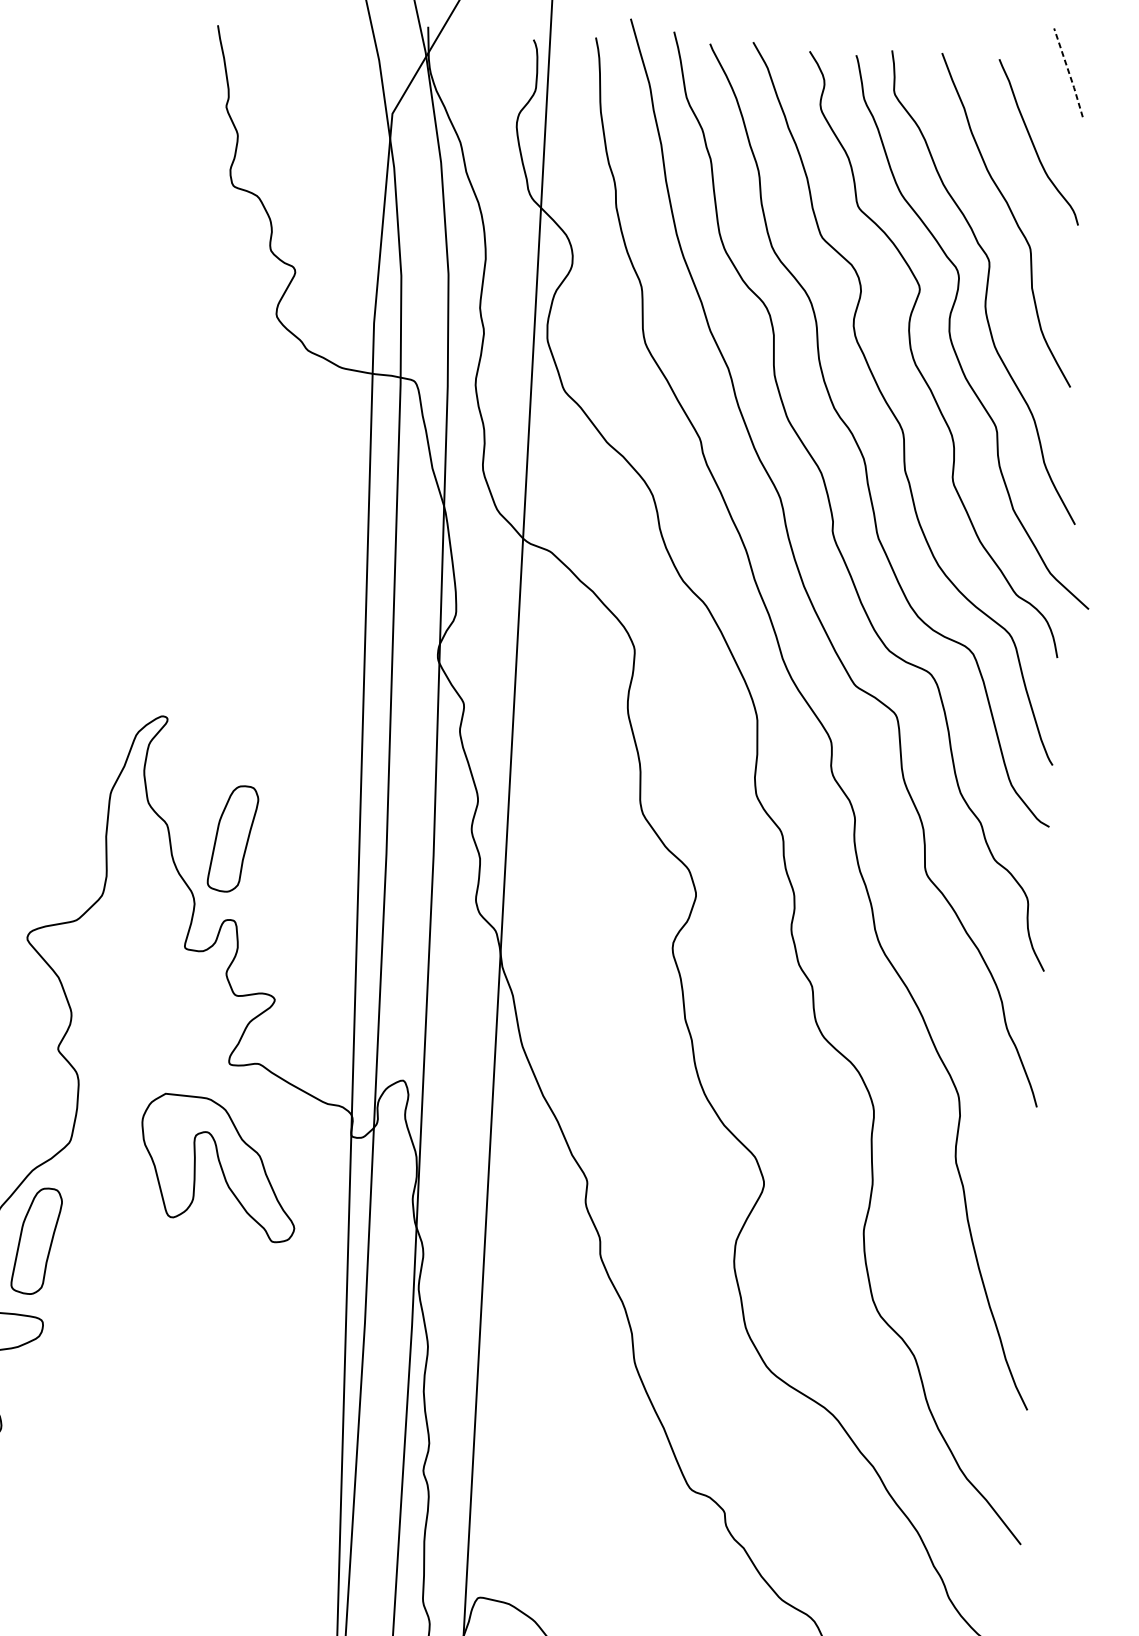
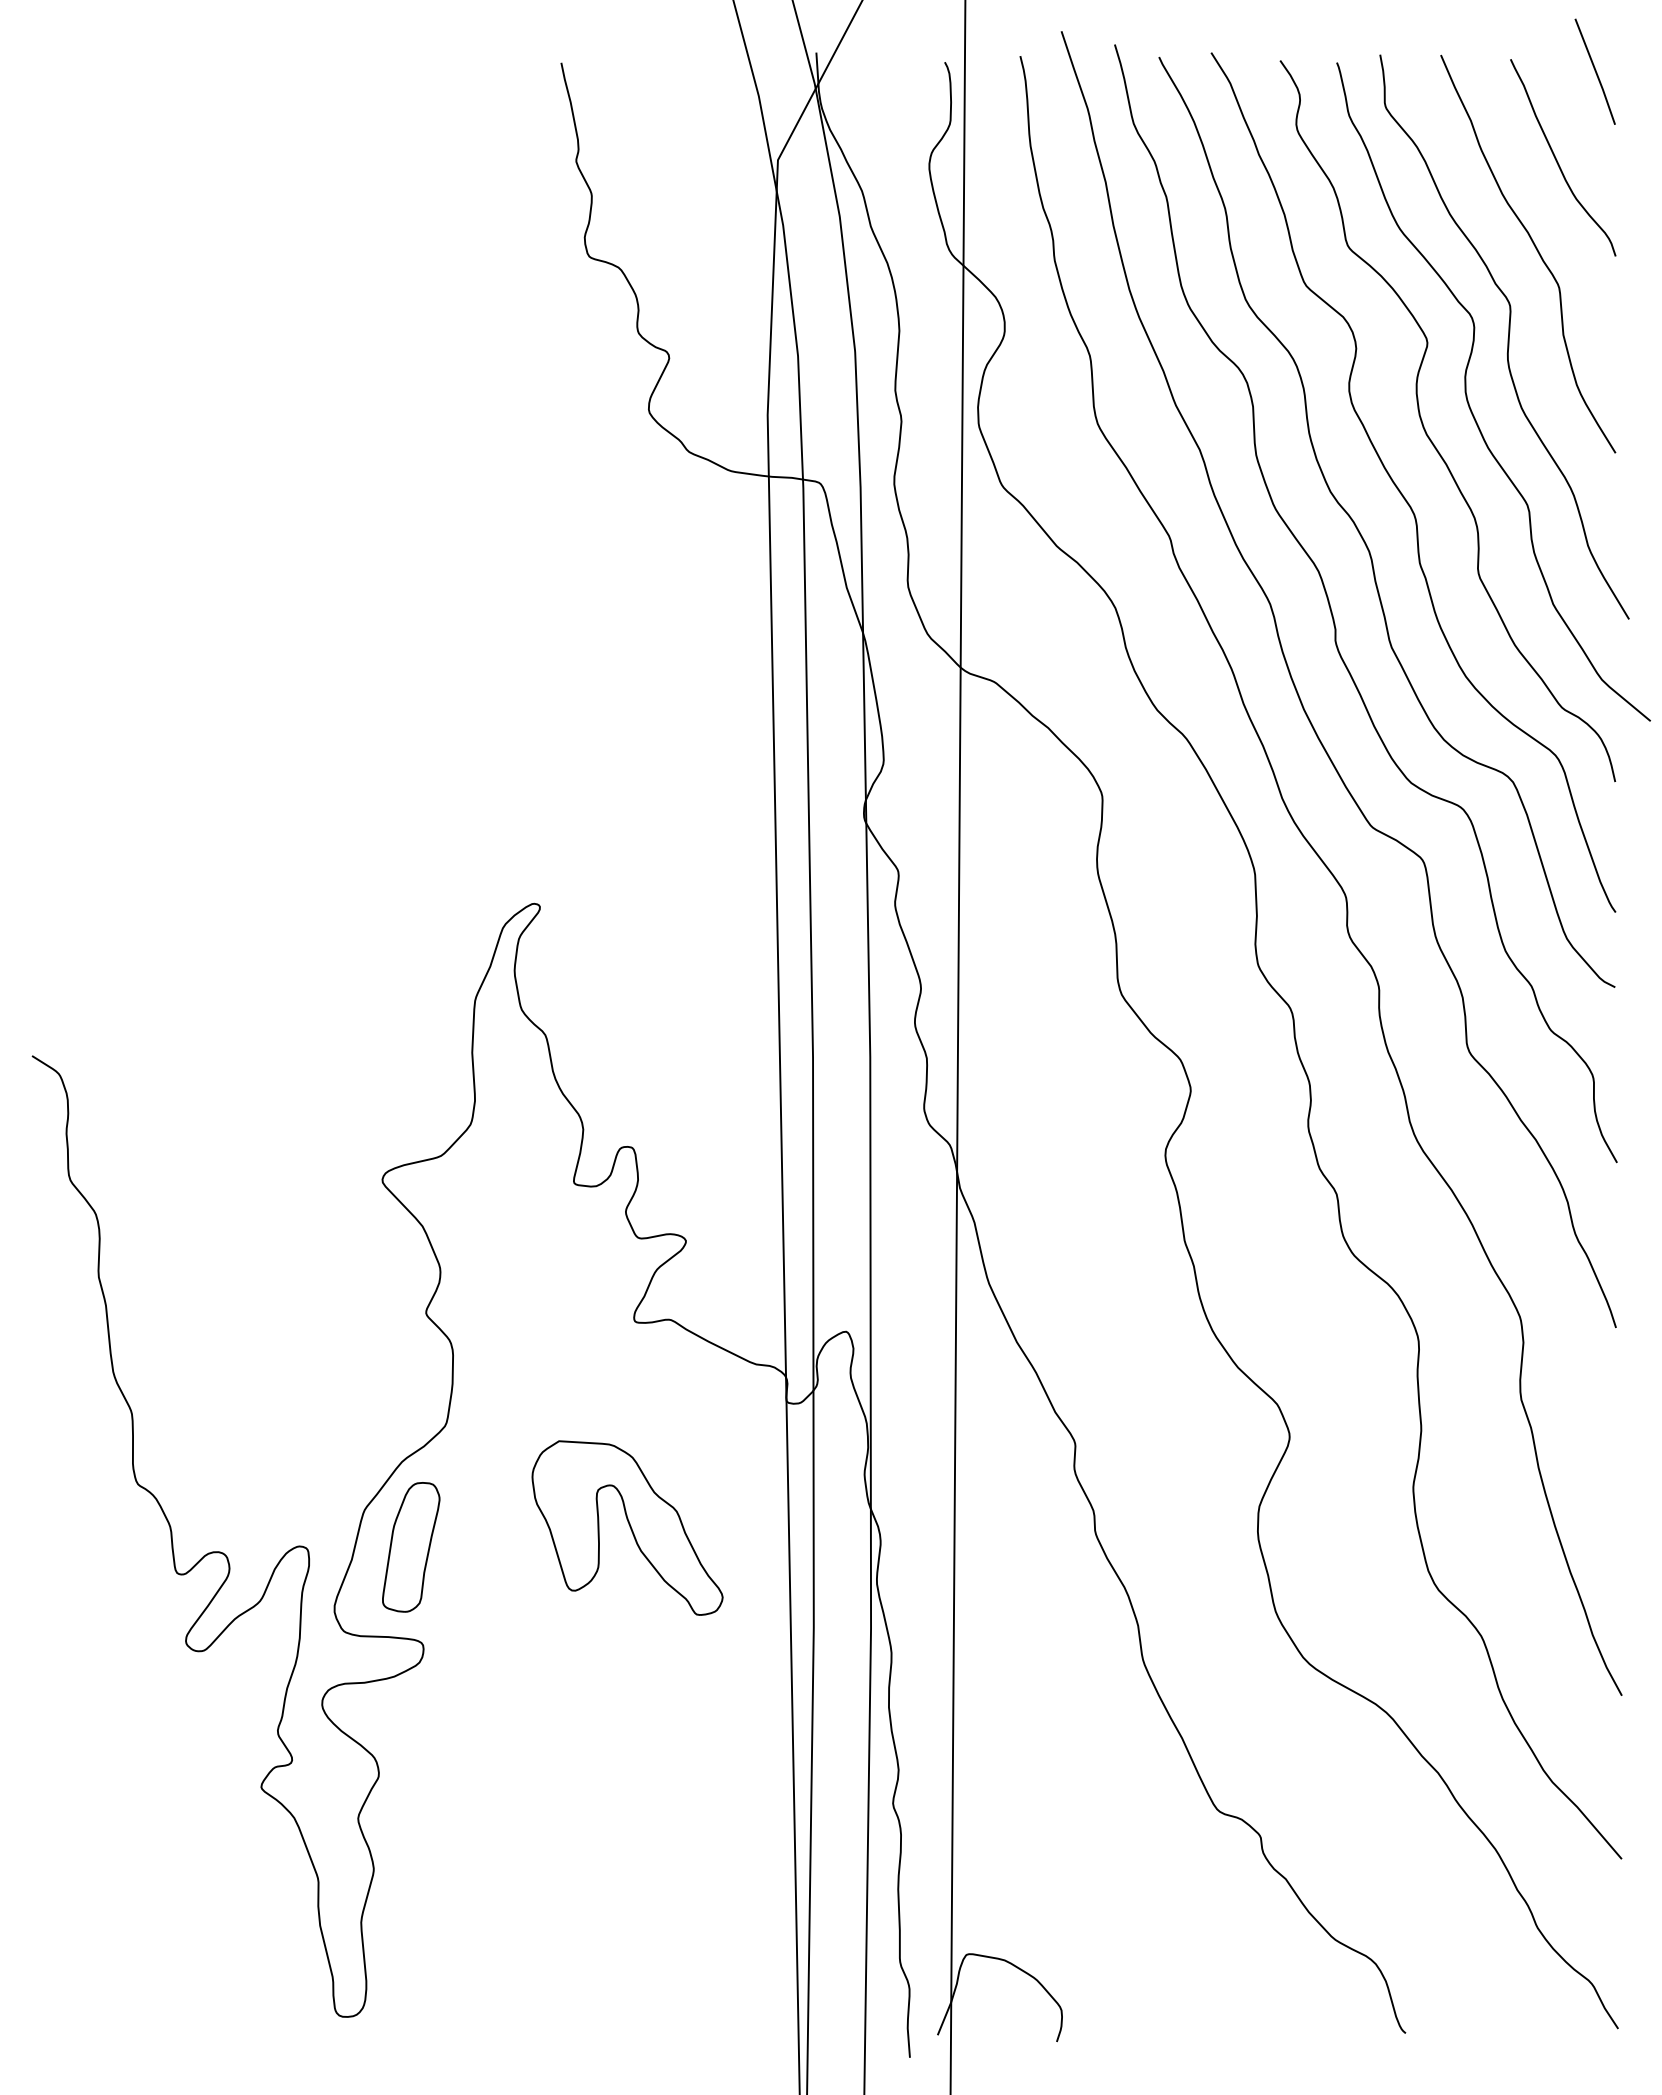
line: (1069, 72) -> (1596, 71), dashed -> solid
part: (233, 839) -> (626, 1048), removed
part: (218, 1167) -> (627, 1527), moved

